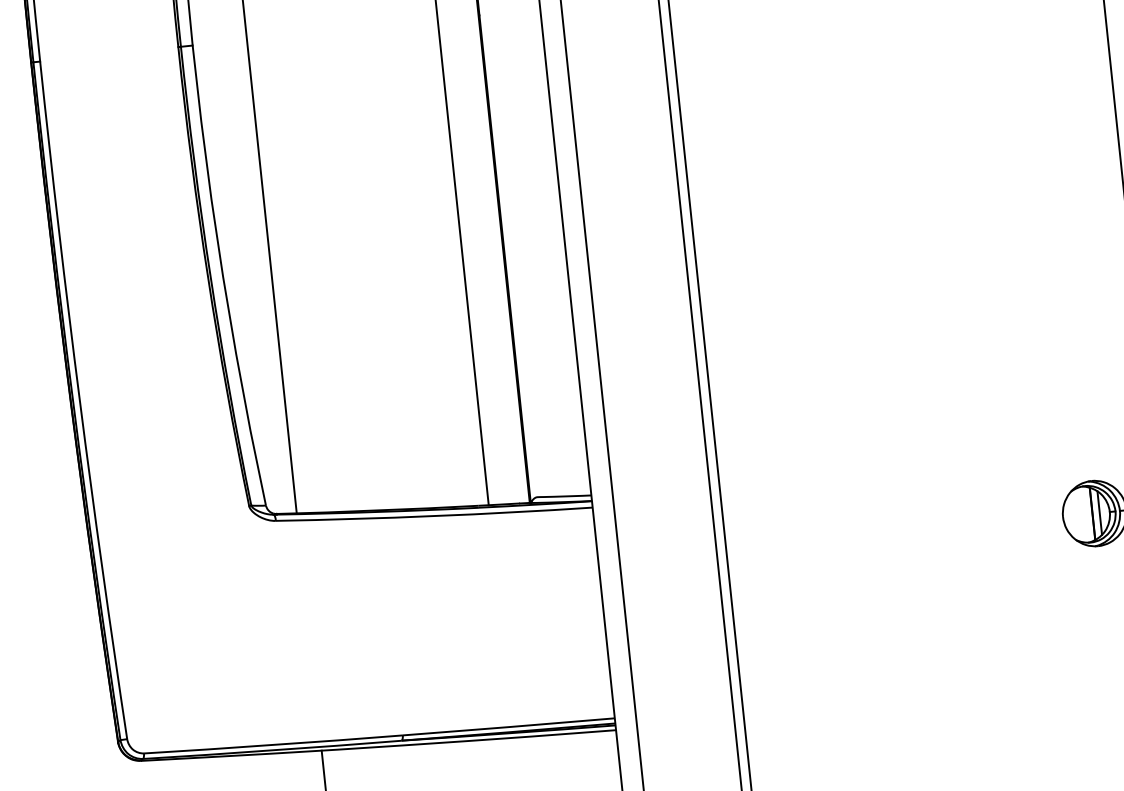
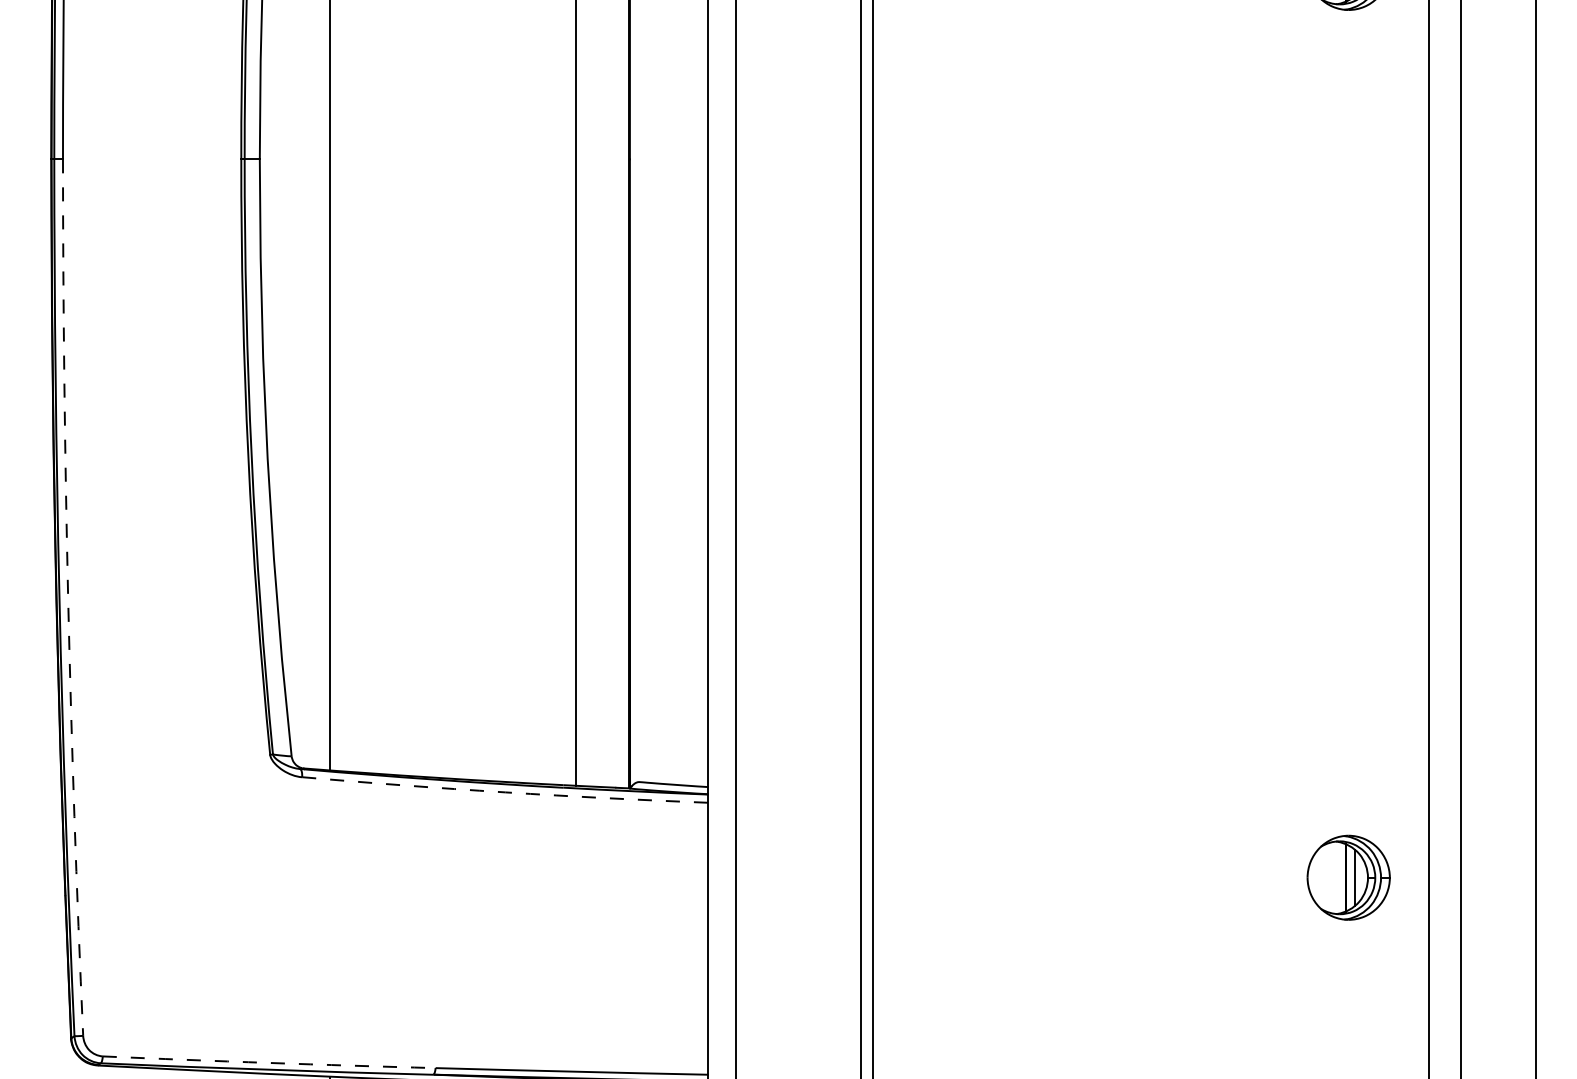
arc: (80, 400) -> (68, 597), solid -> dashed
arc: (434, 516) -> (505, 792), solid -> dashed
arc: (273, 744) -> (269, 1062), solid -> dashed

